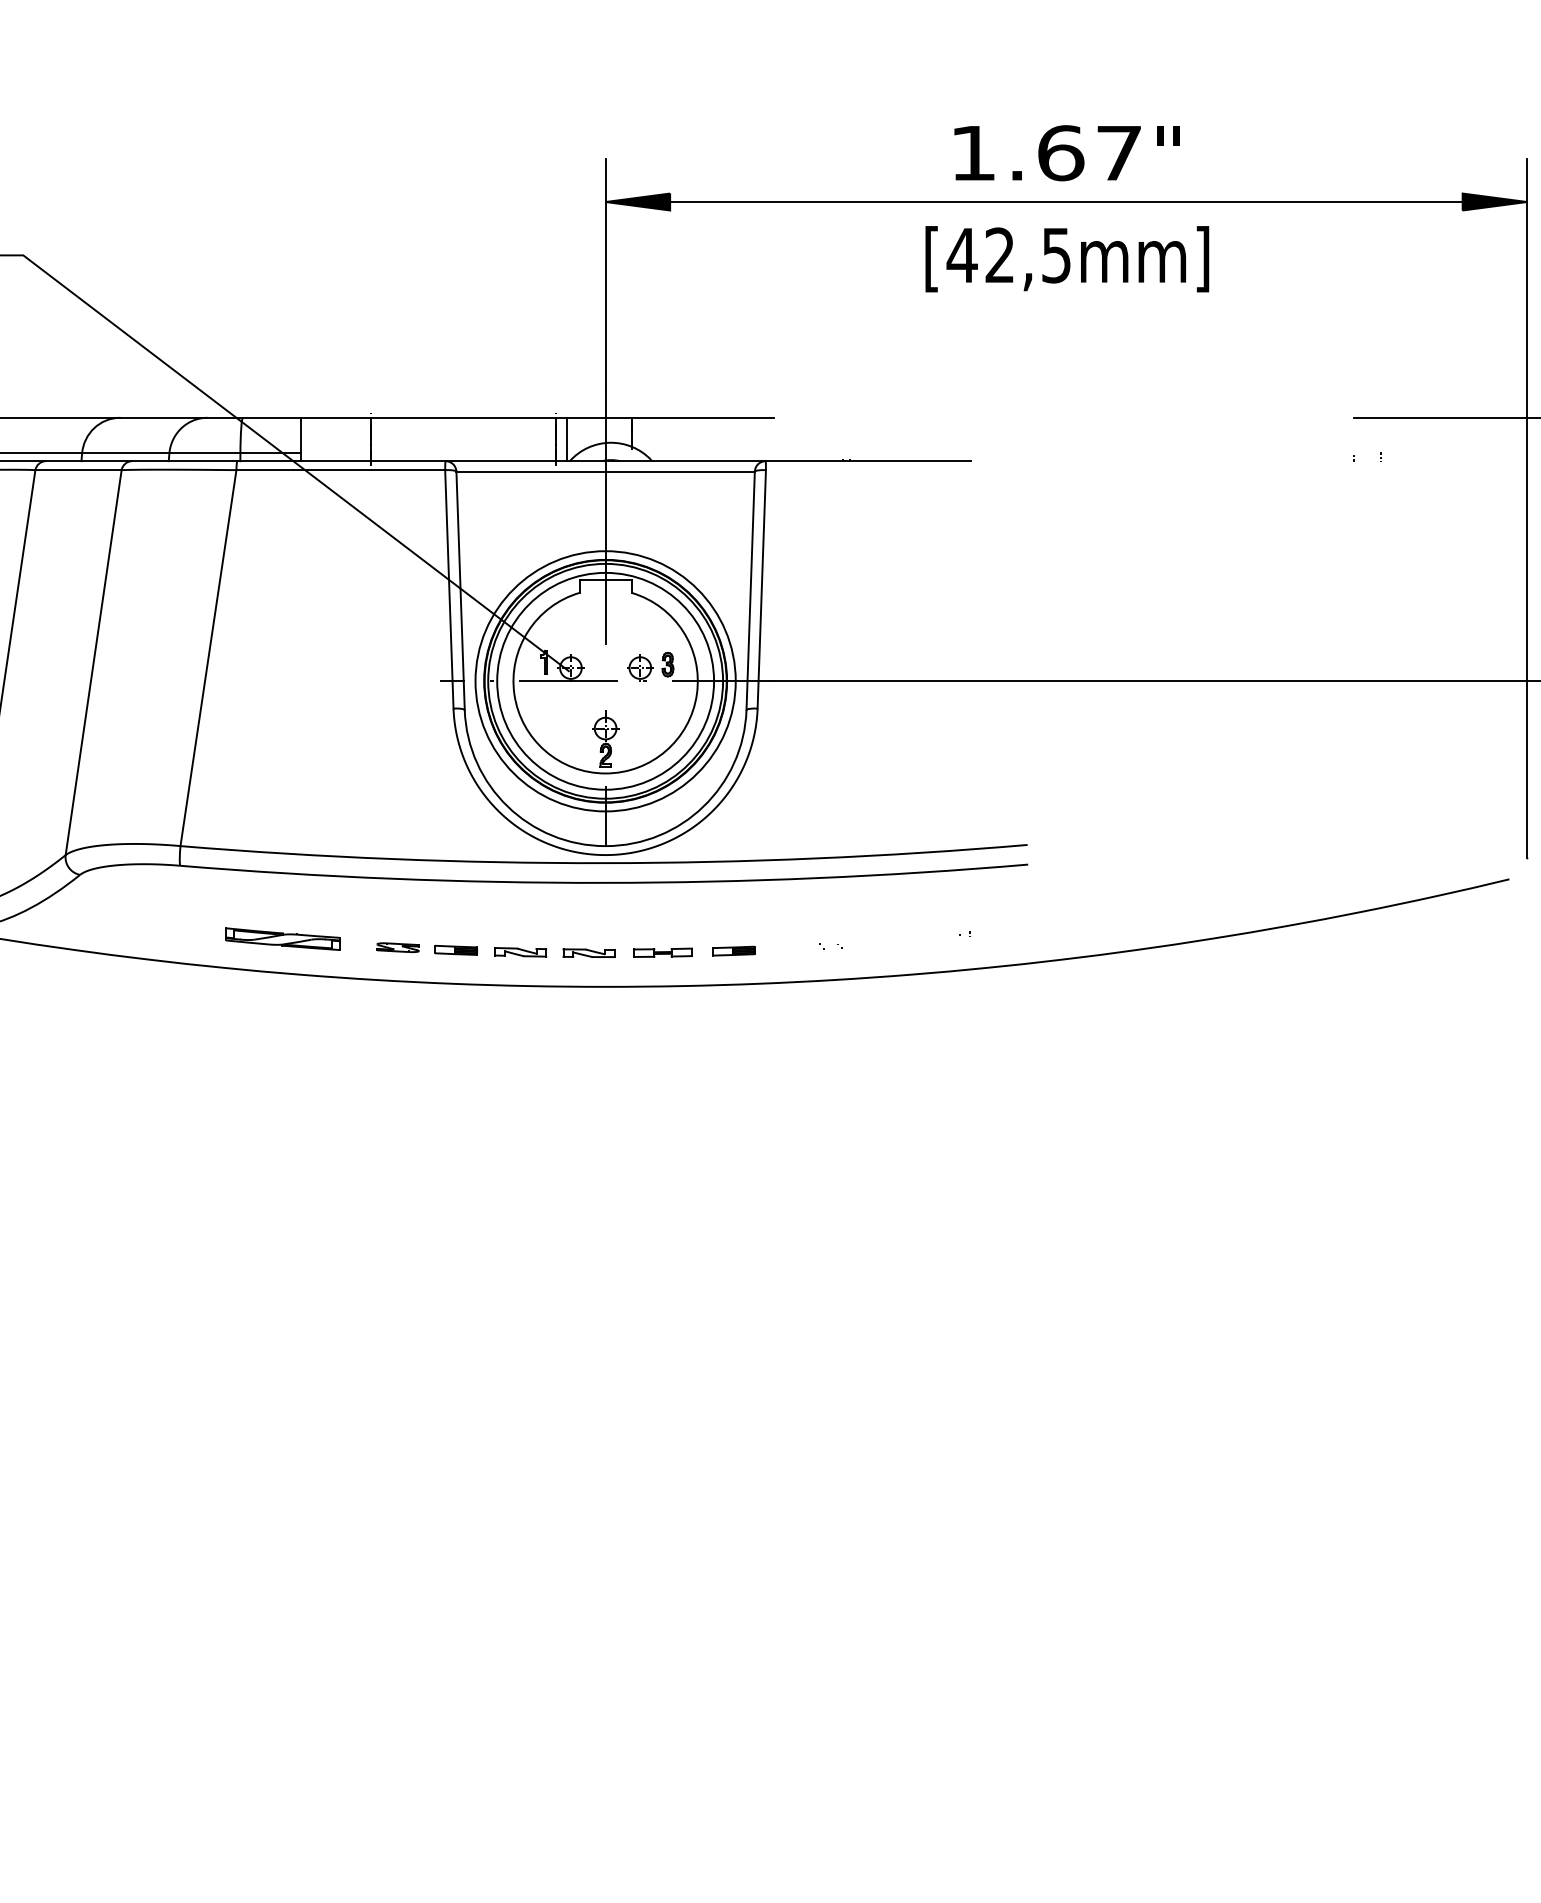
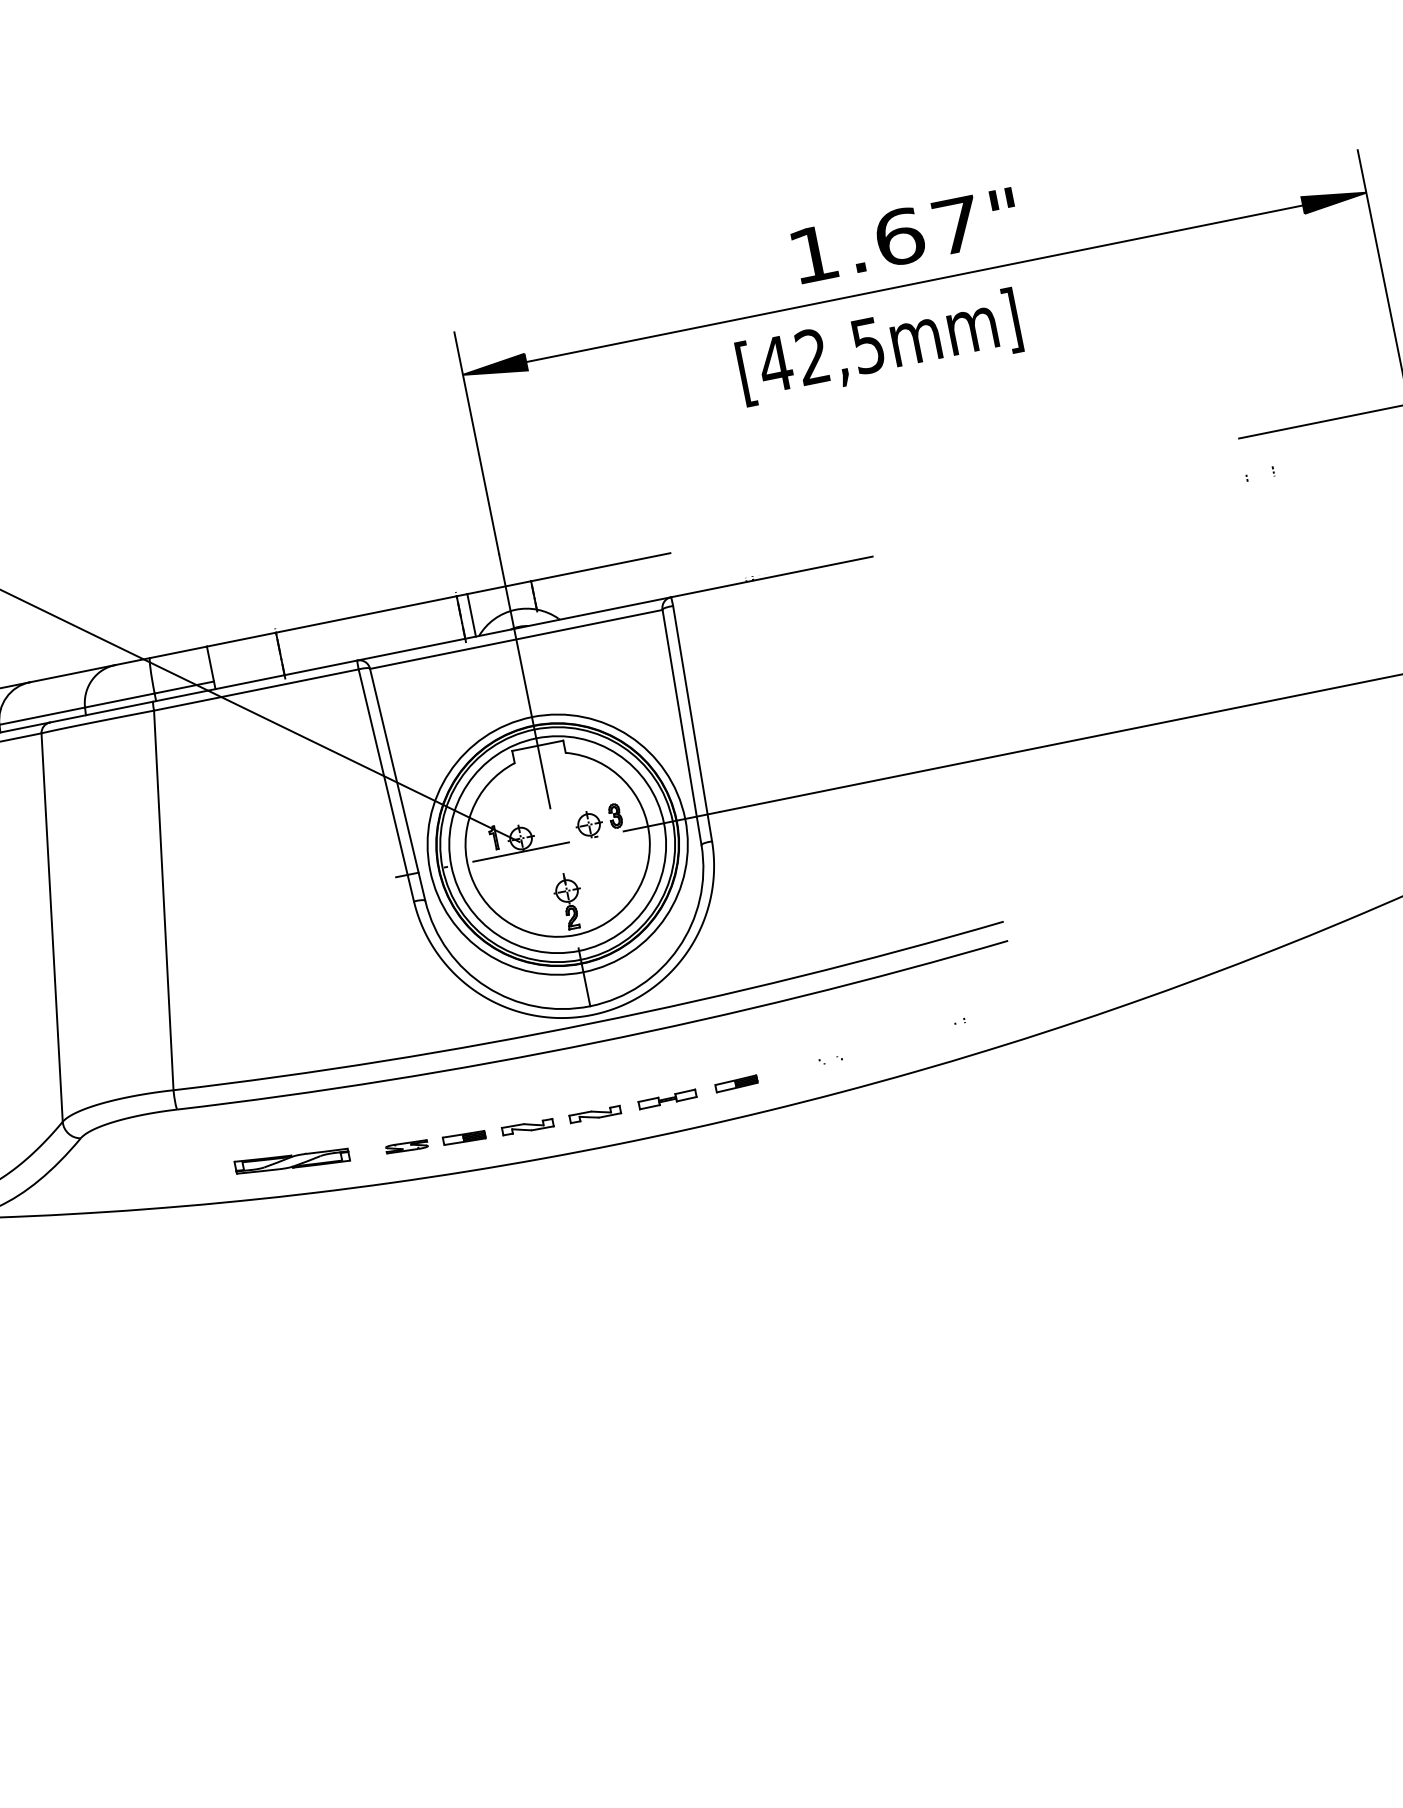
text: (1067, 259) -> (879, 347), moved

